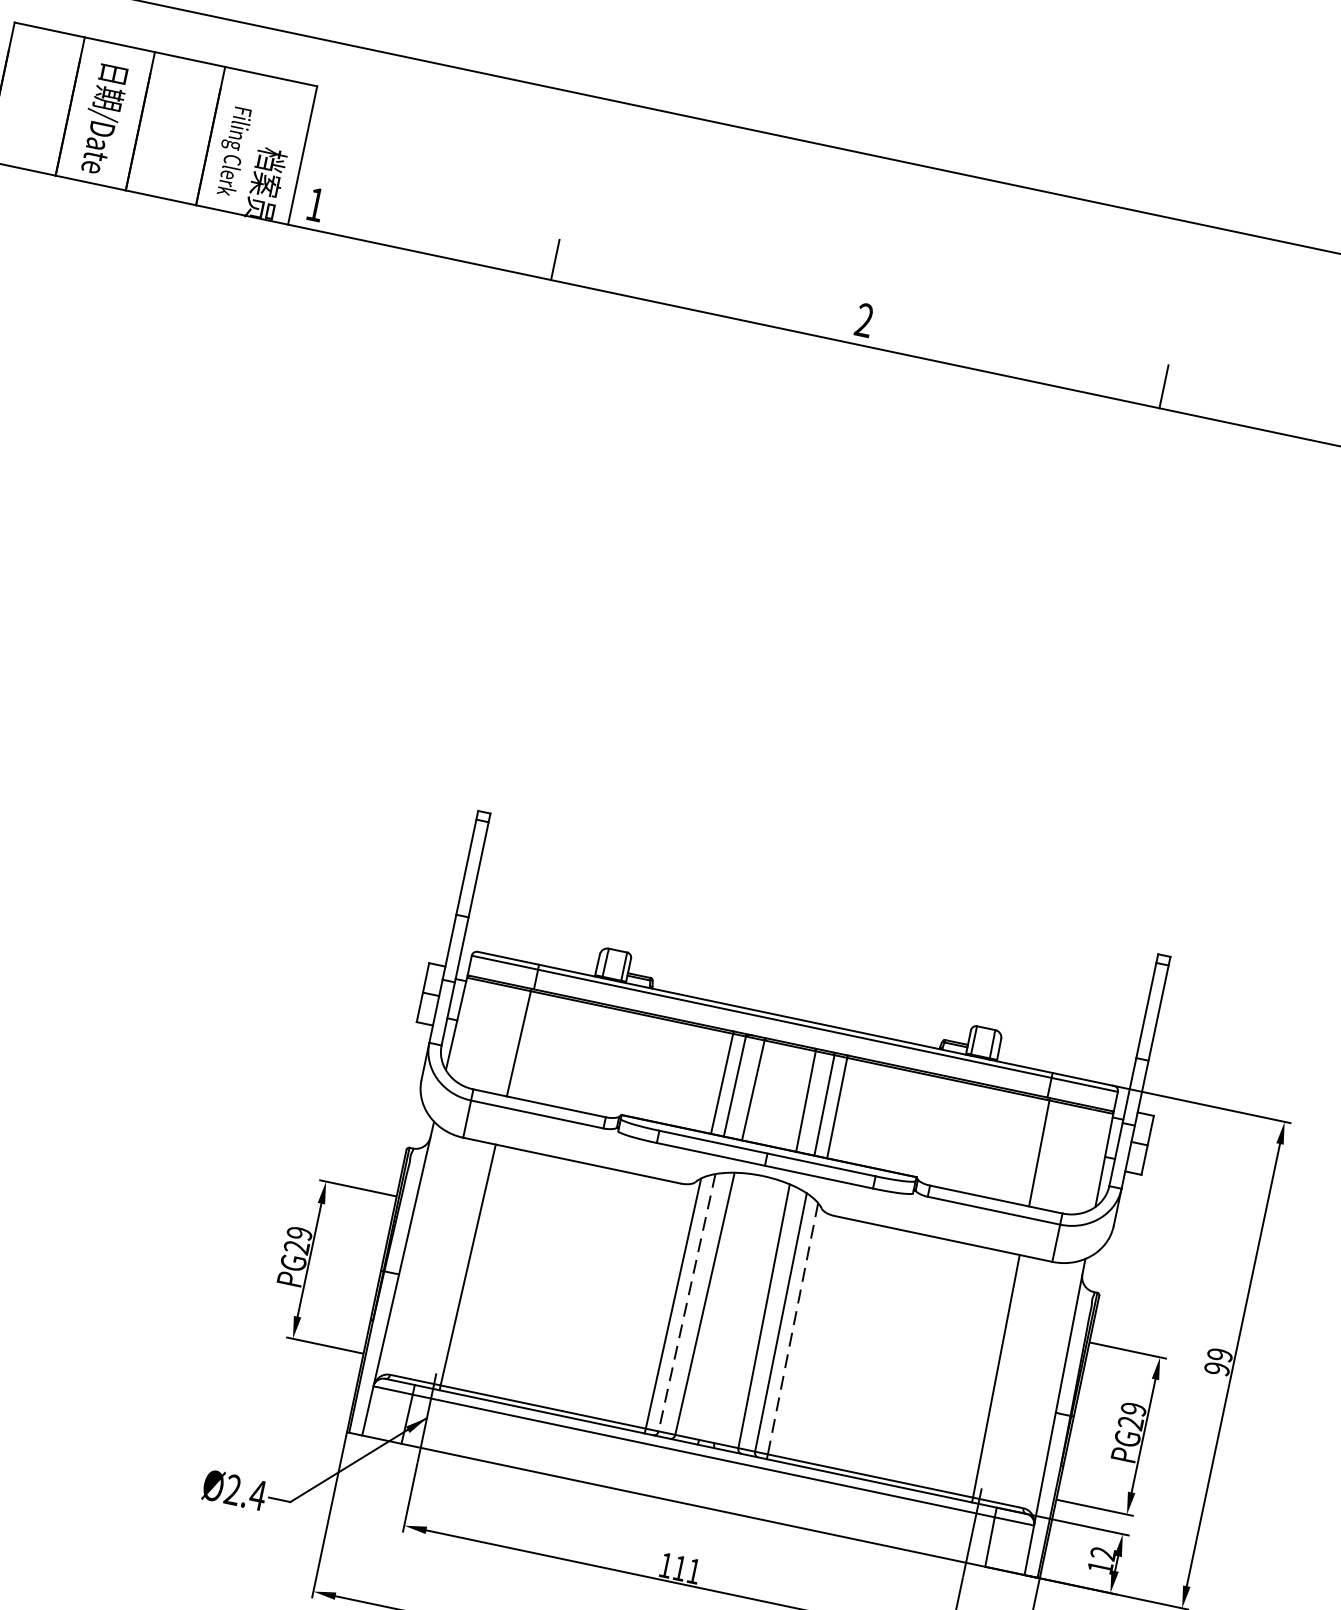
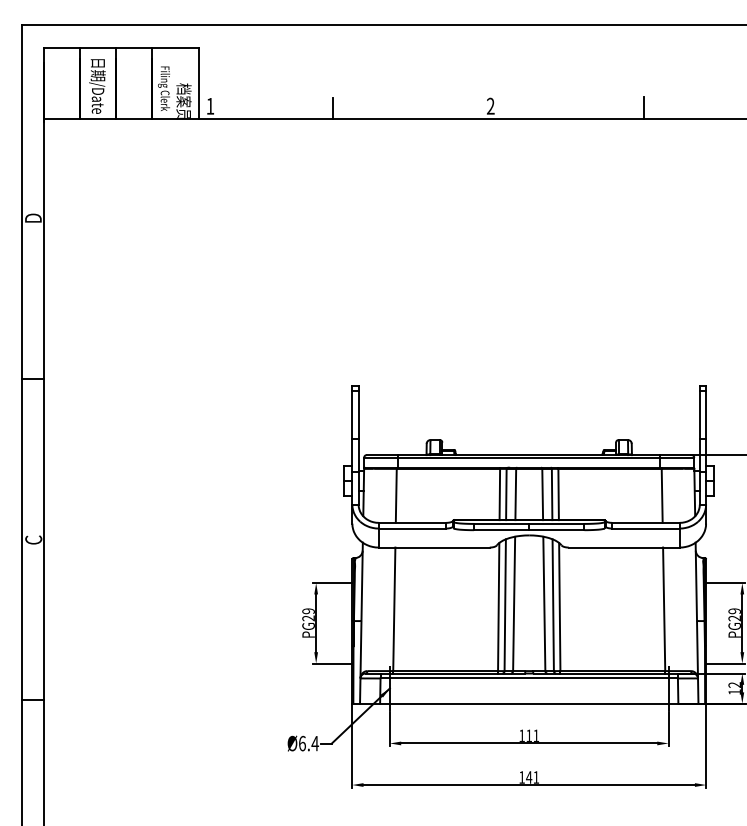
line: (687, 1303) -> (505, 605), dashed -> solid
line: (792, 1329) -> (559, 607), dashed -> solid
text: (231, 1489) -> (301, 743), Ø2.4 -> Ø6.4

